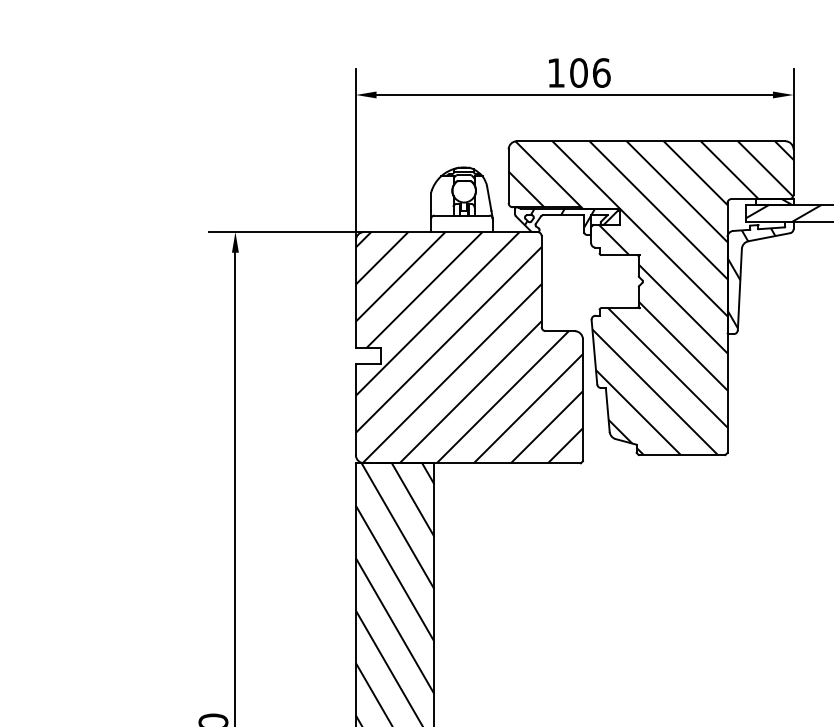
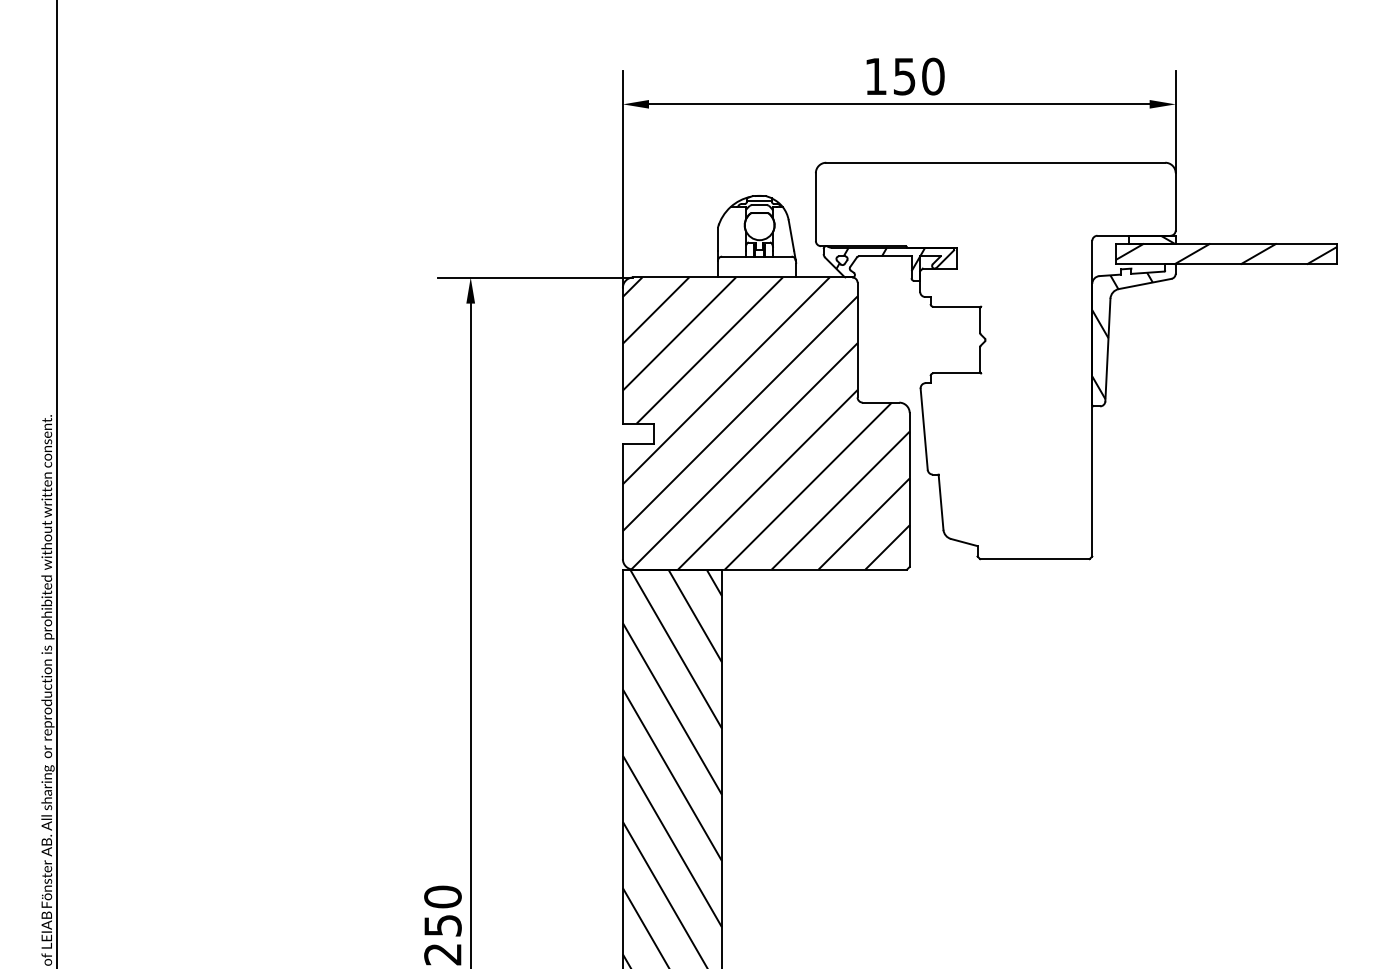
text: (589, 72) -> (918, 76), 106 -> 150
hatch: (650, 297) -> (995, 360), removed

